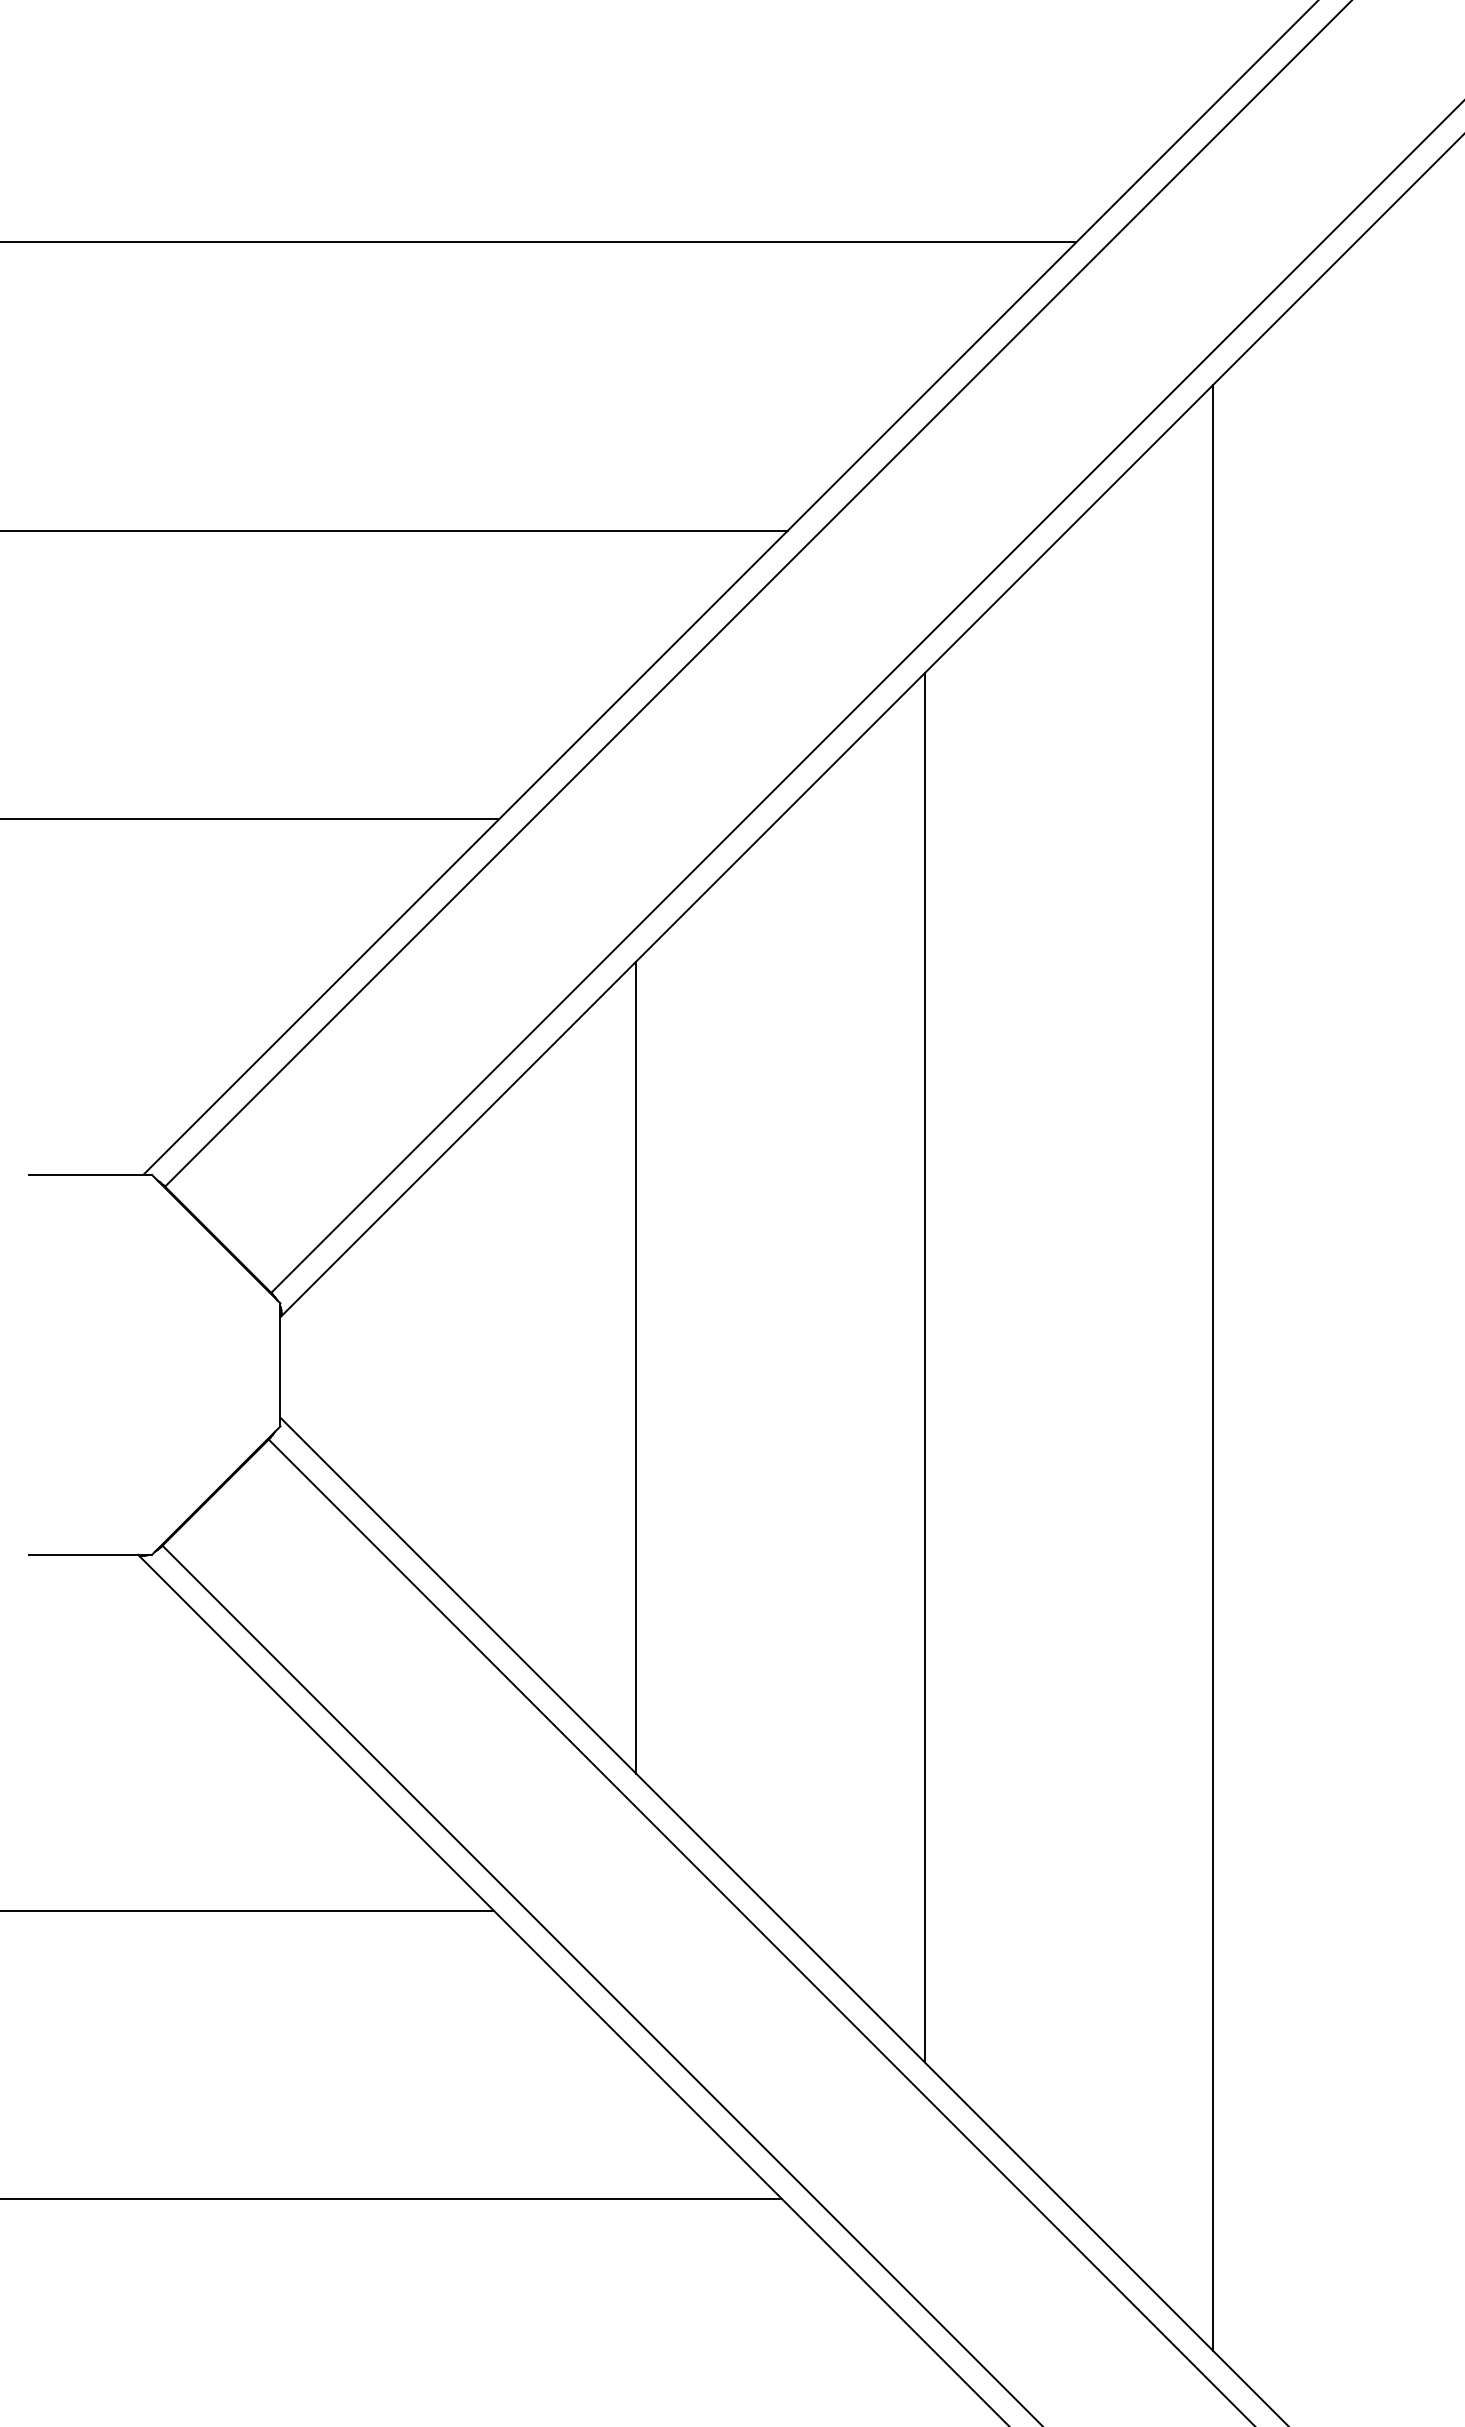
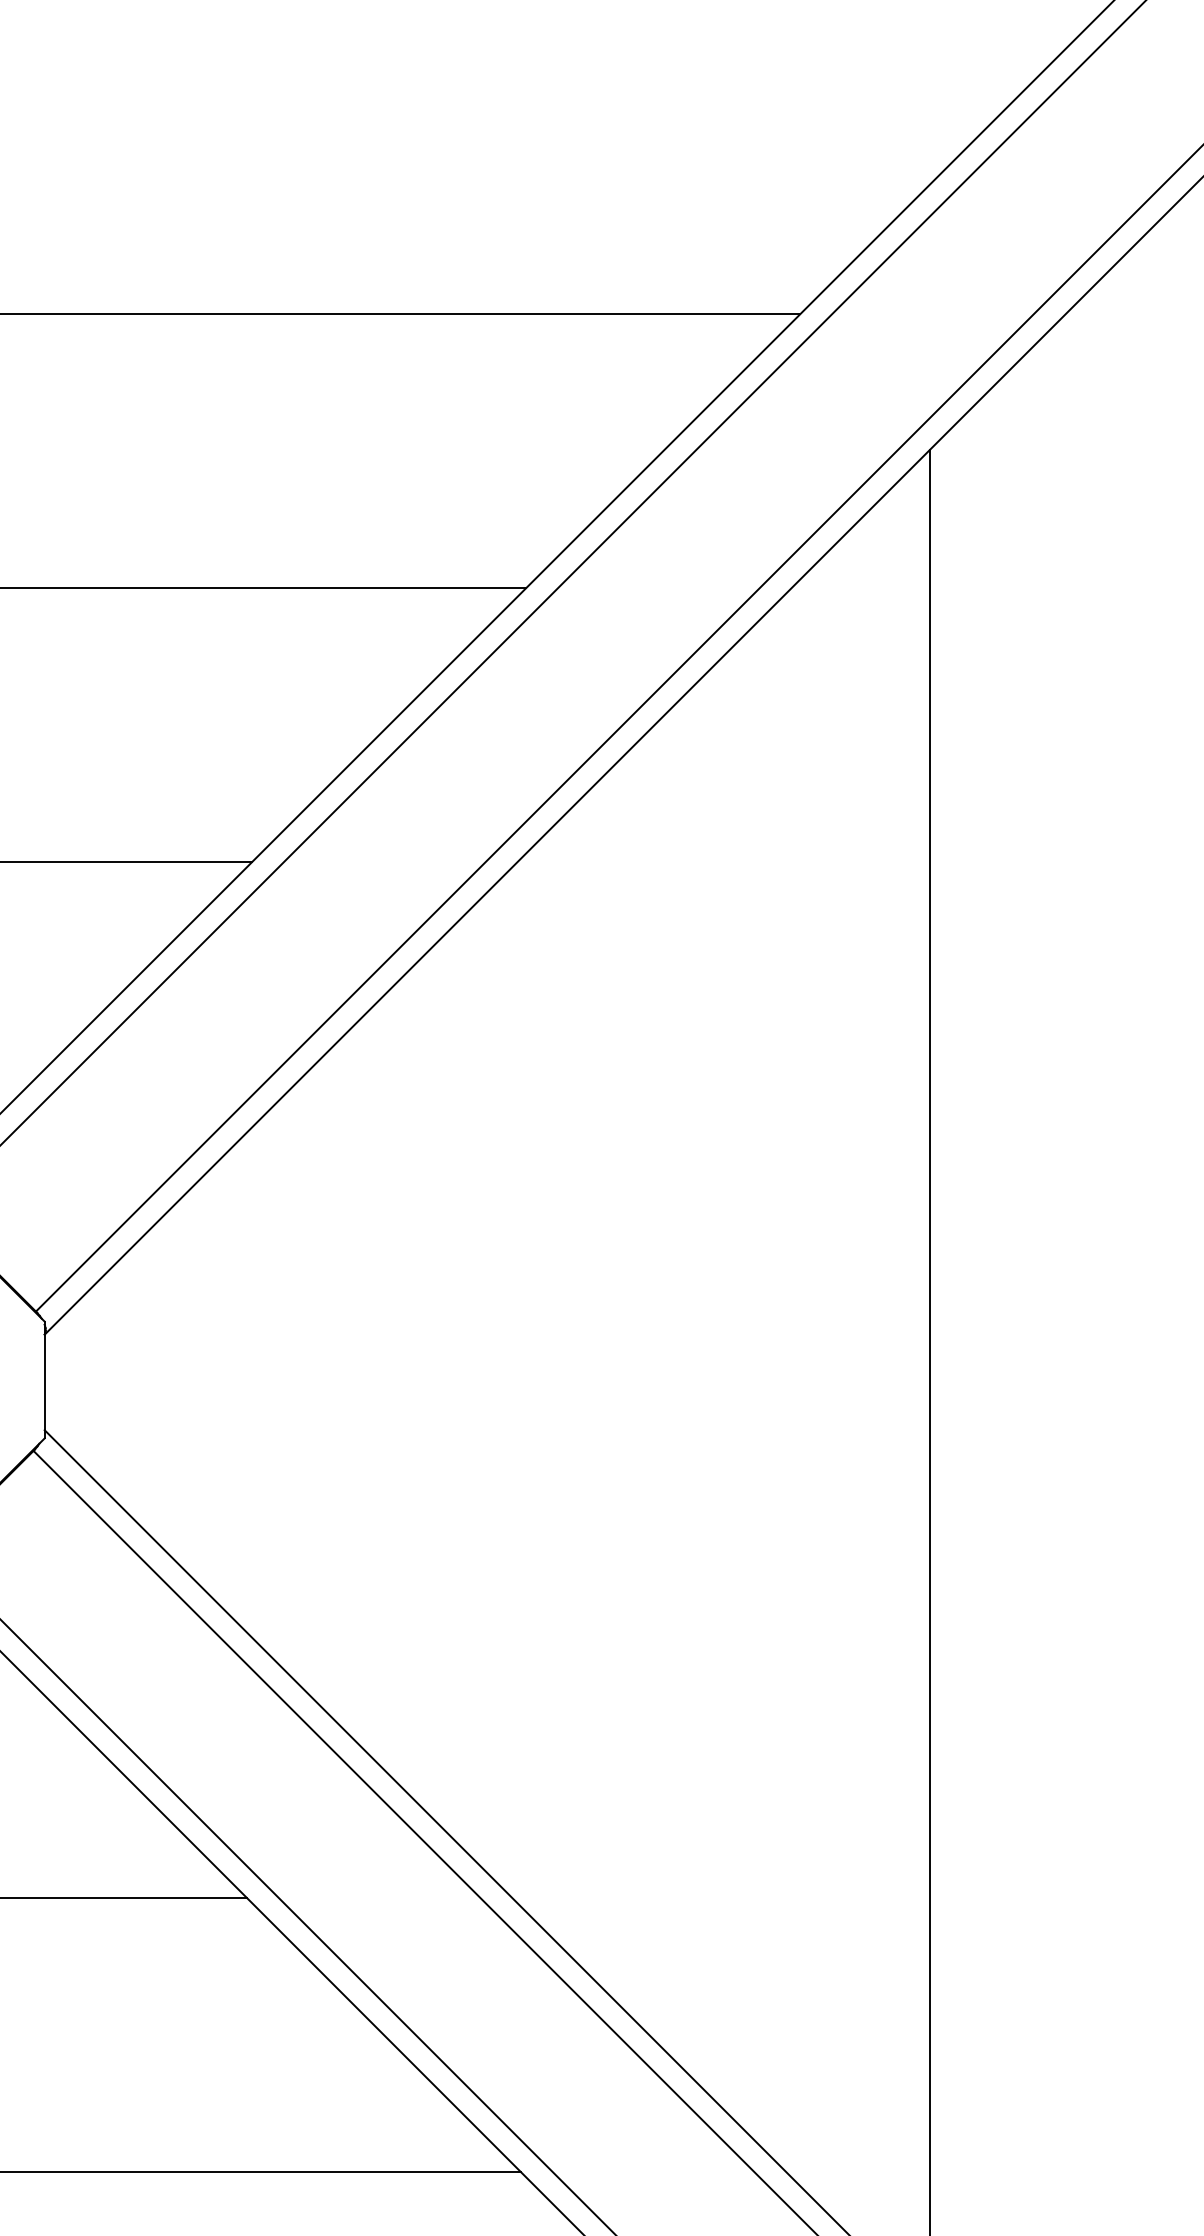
line: (636, 1367) -> (382, 1382), removed
line: (924, 1367) -> (656, 1382), removed

